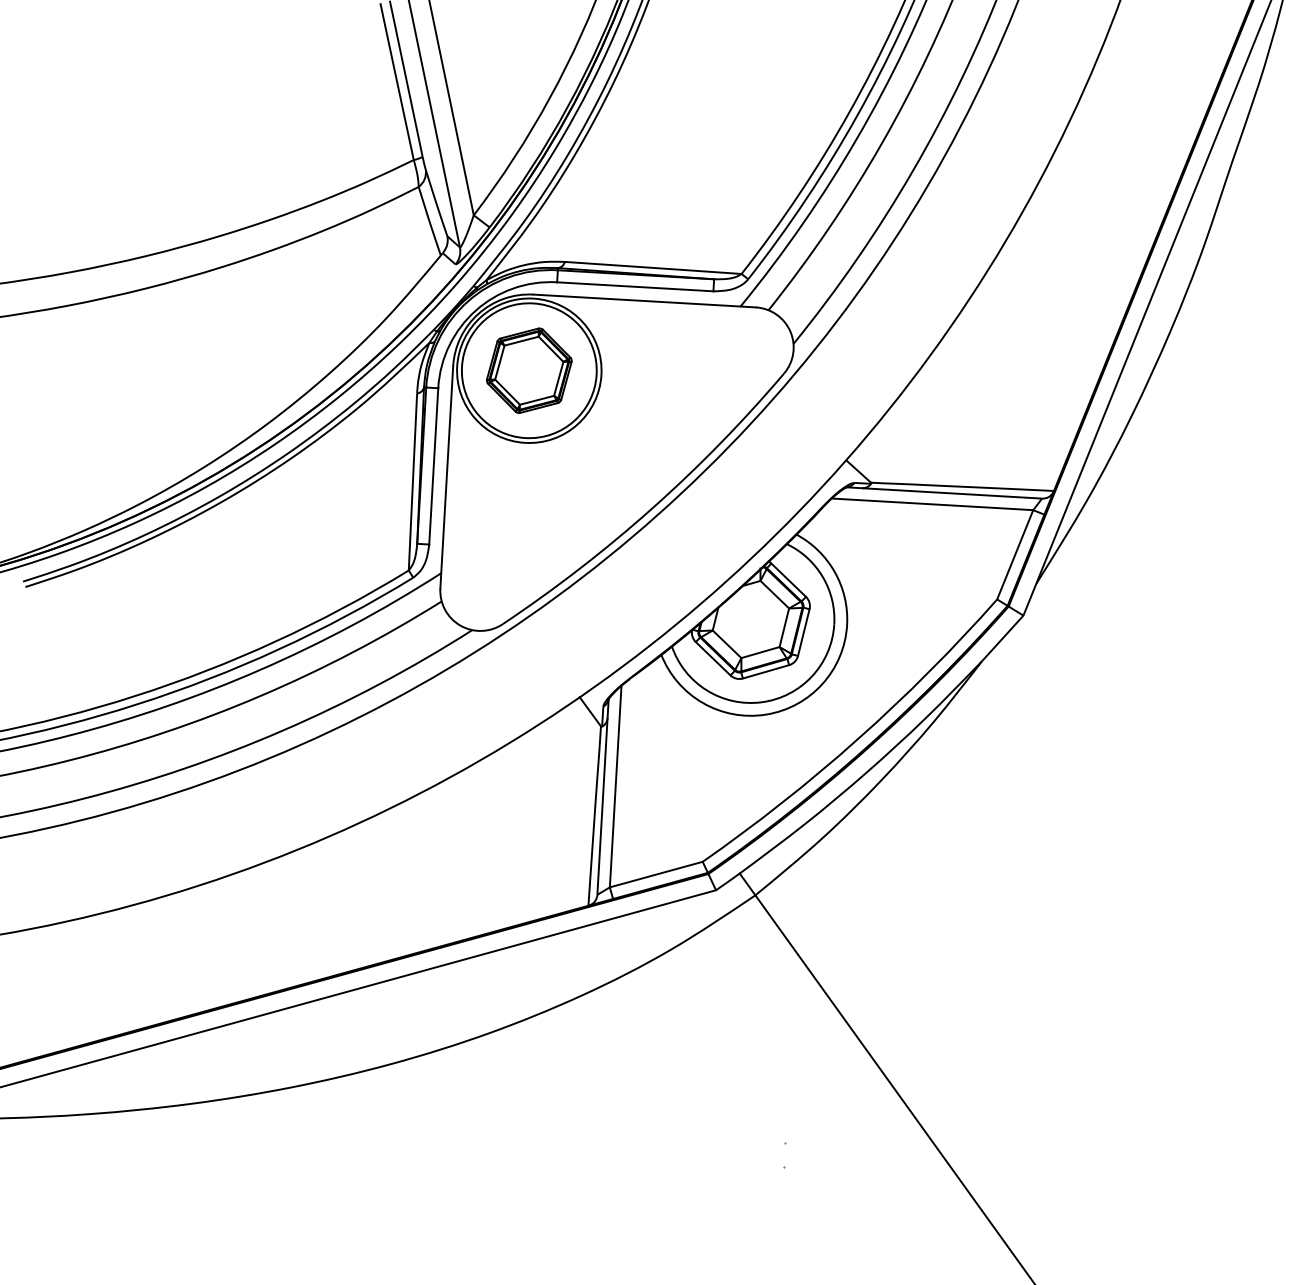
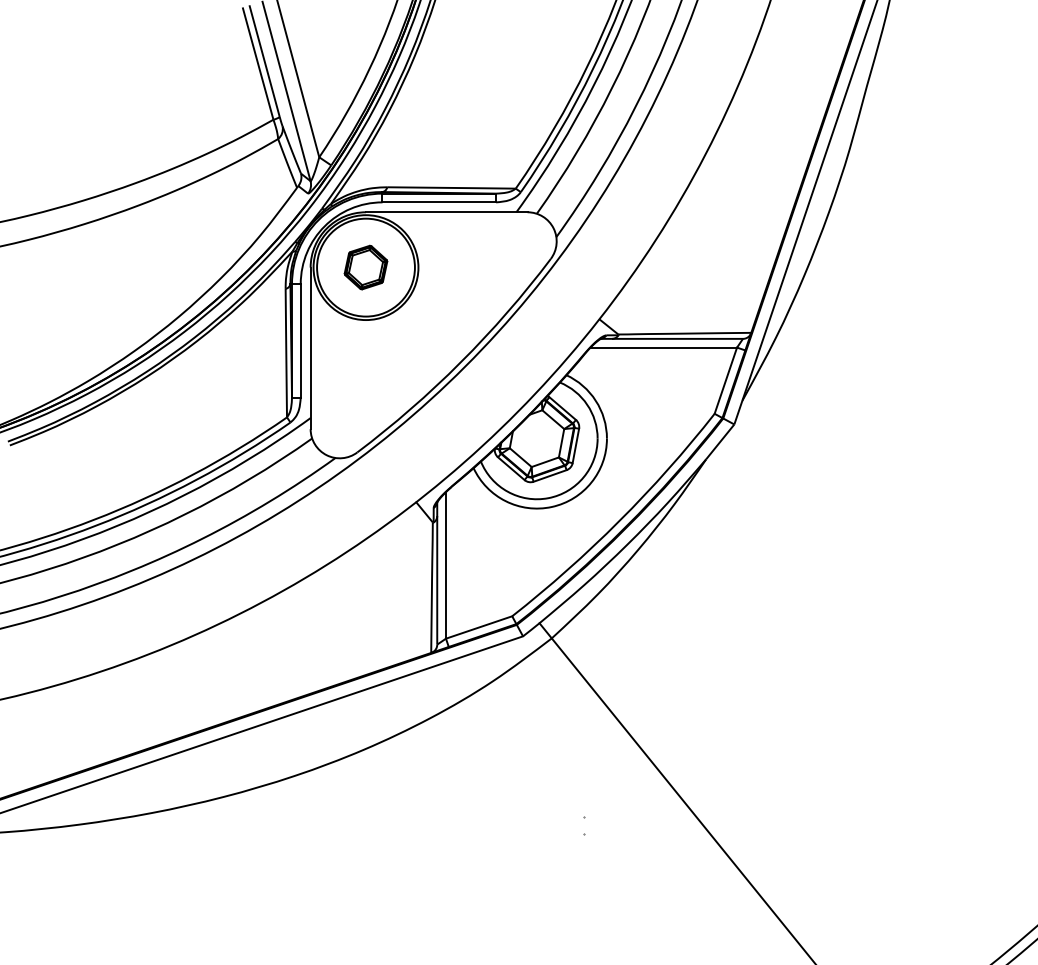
part: (528, 370) -> (365, 267), size x0.7

